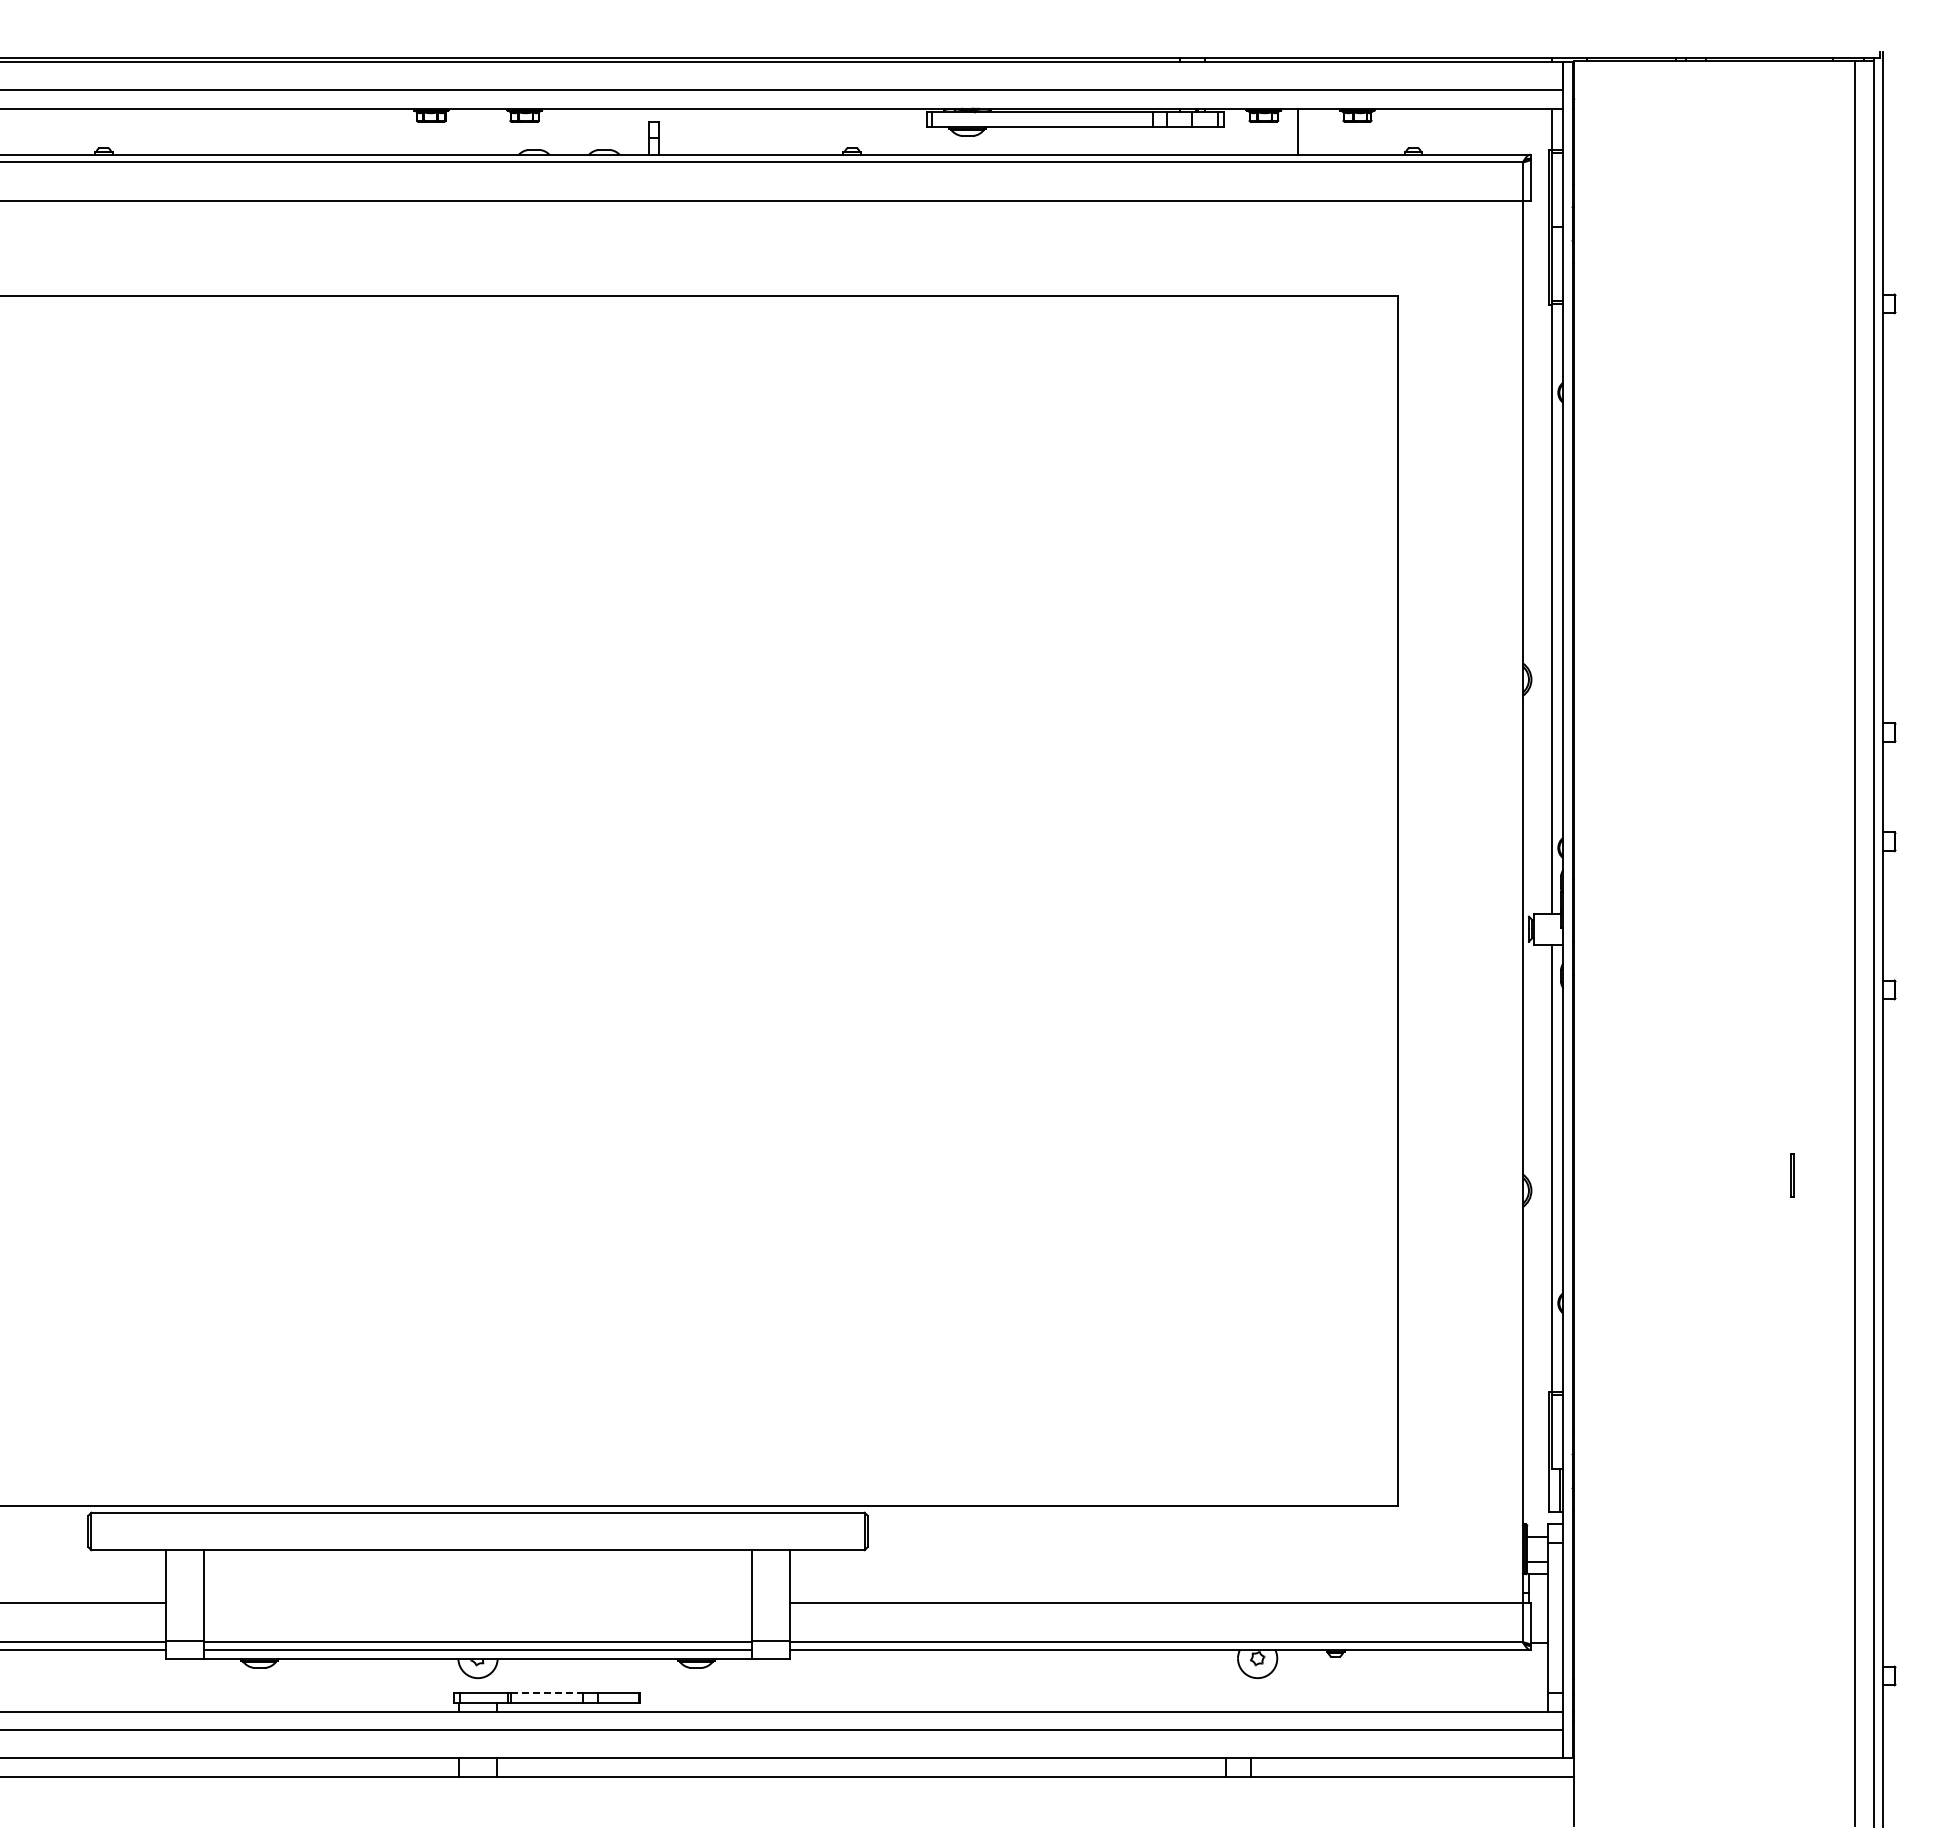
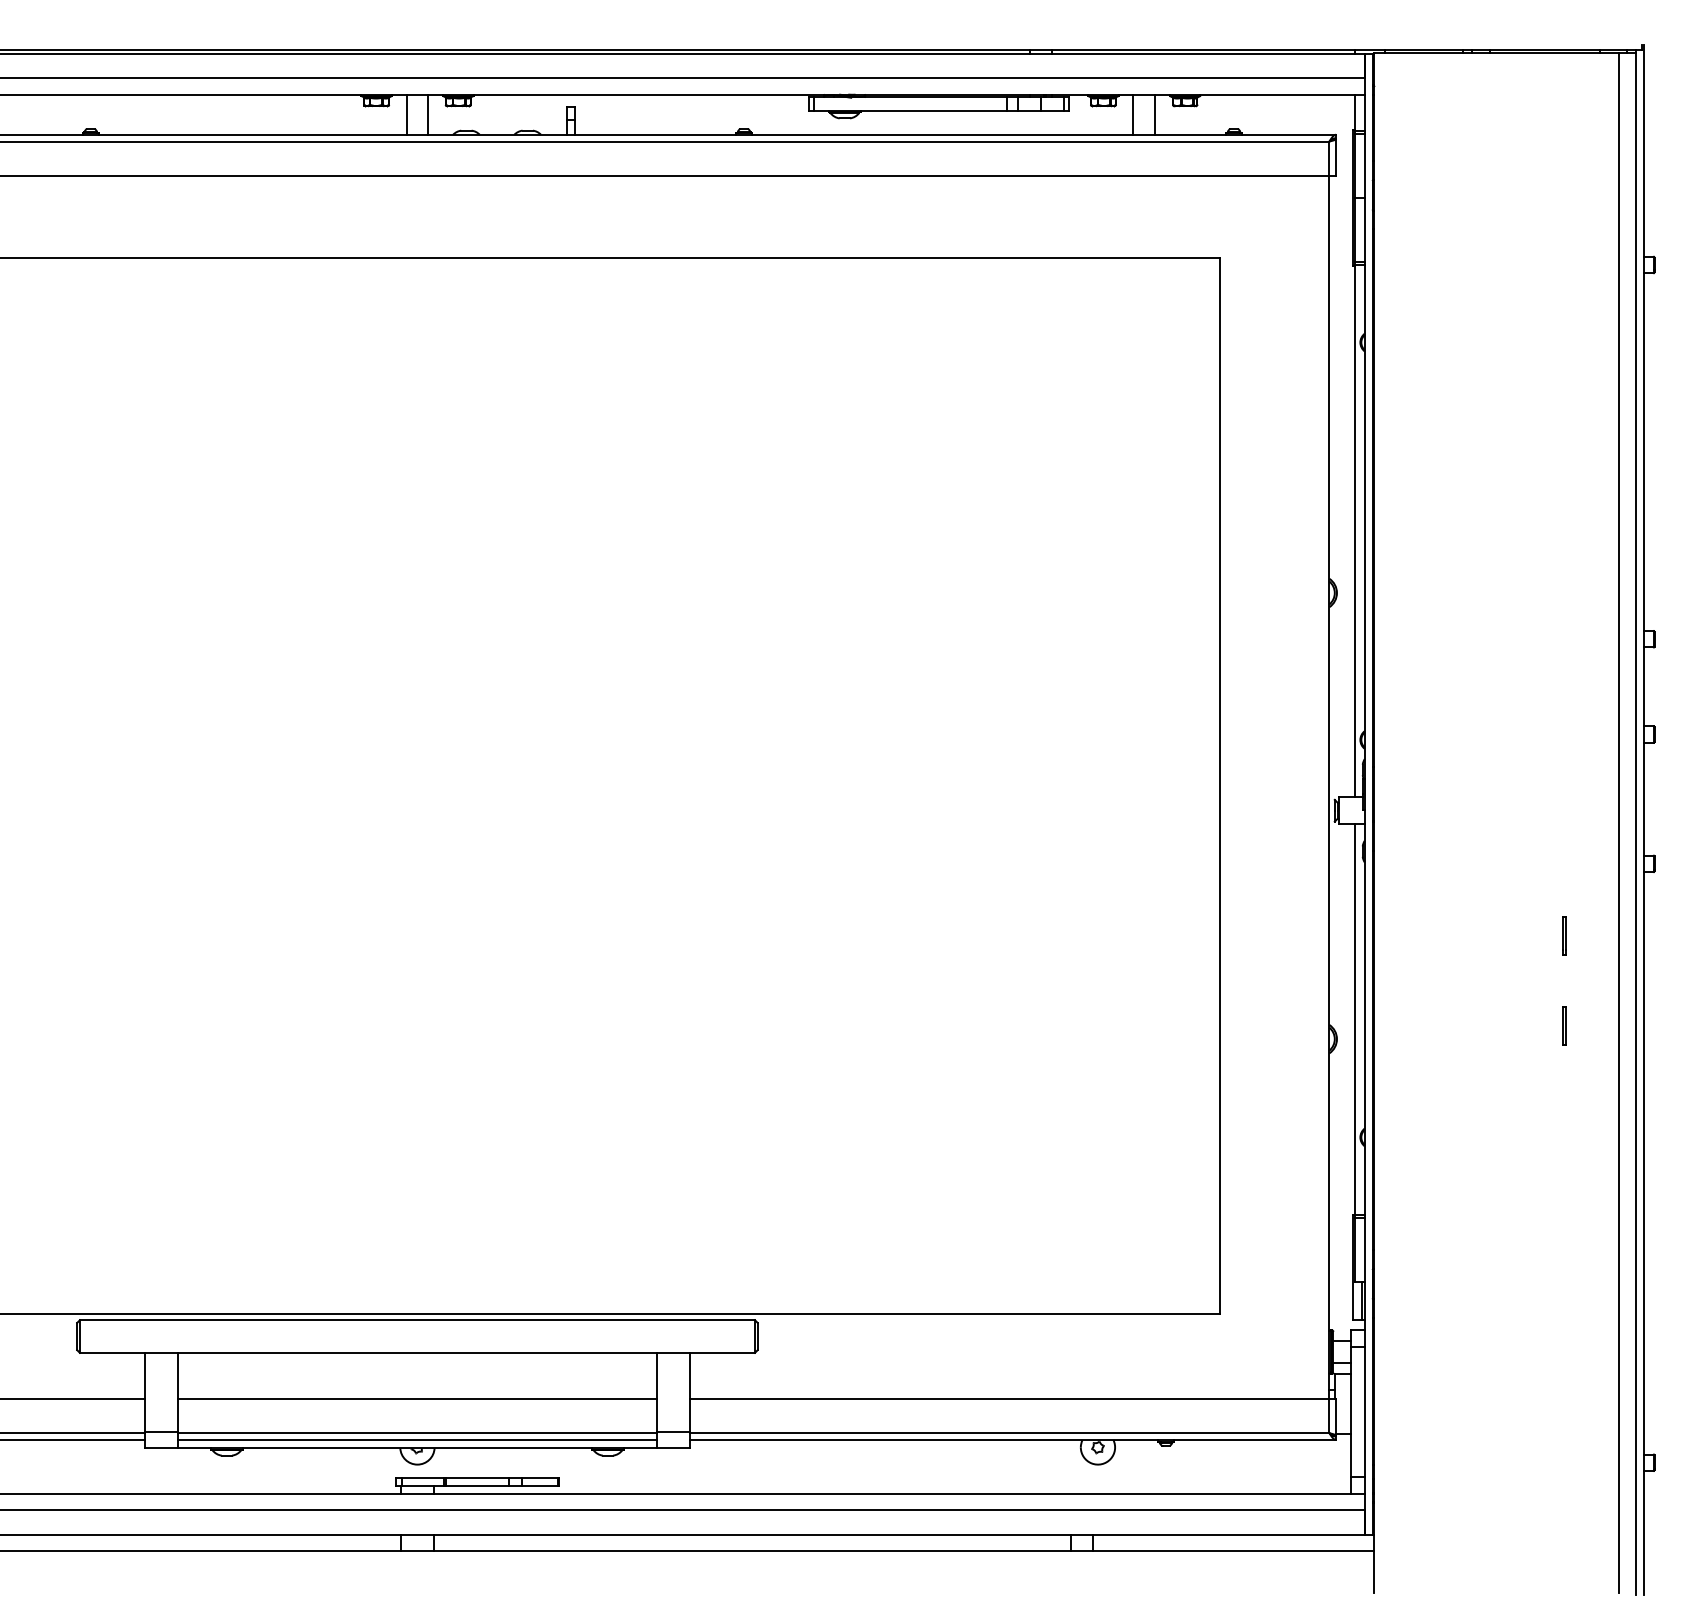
line: (465, 131) -> (406, 114), added
line: (490, 131) -> (428, 114), added
line: (1323, 131) -> (1155, 114), added
line: (1791, 1072) -> (1563, 935), added
line: (477, 1603) -> (416, 1399), added
line: (547, 1693) -> (478, 1477), dashed -> solid

